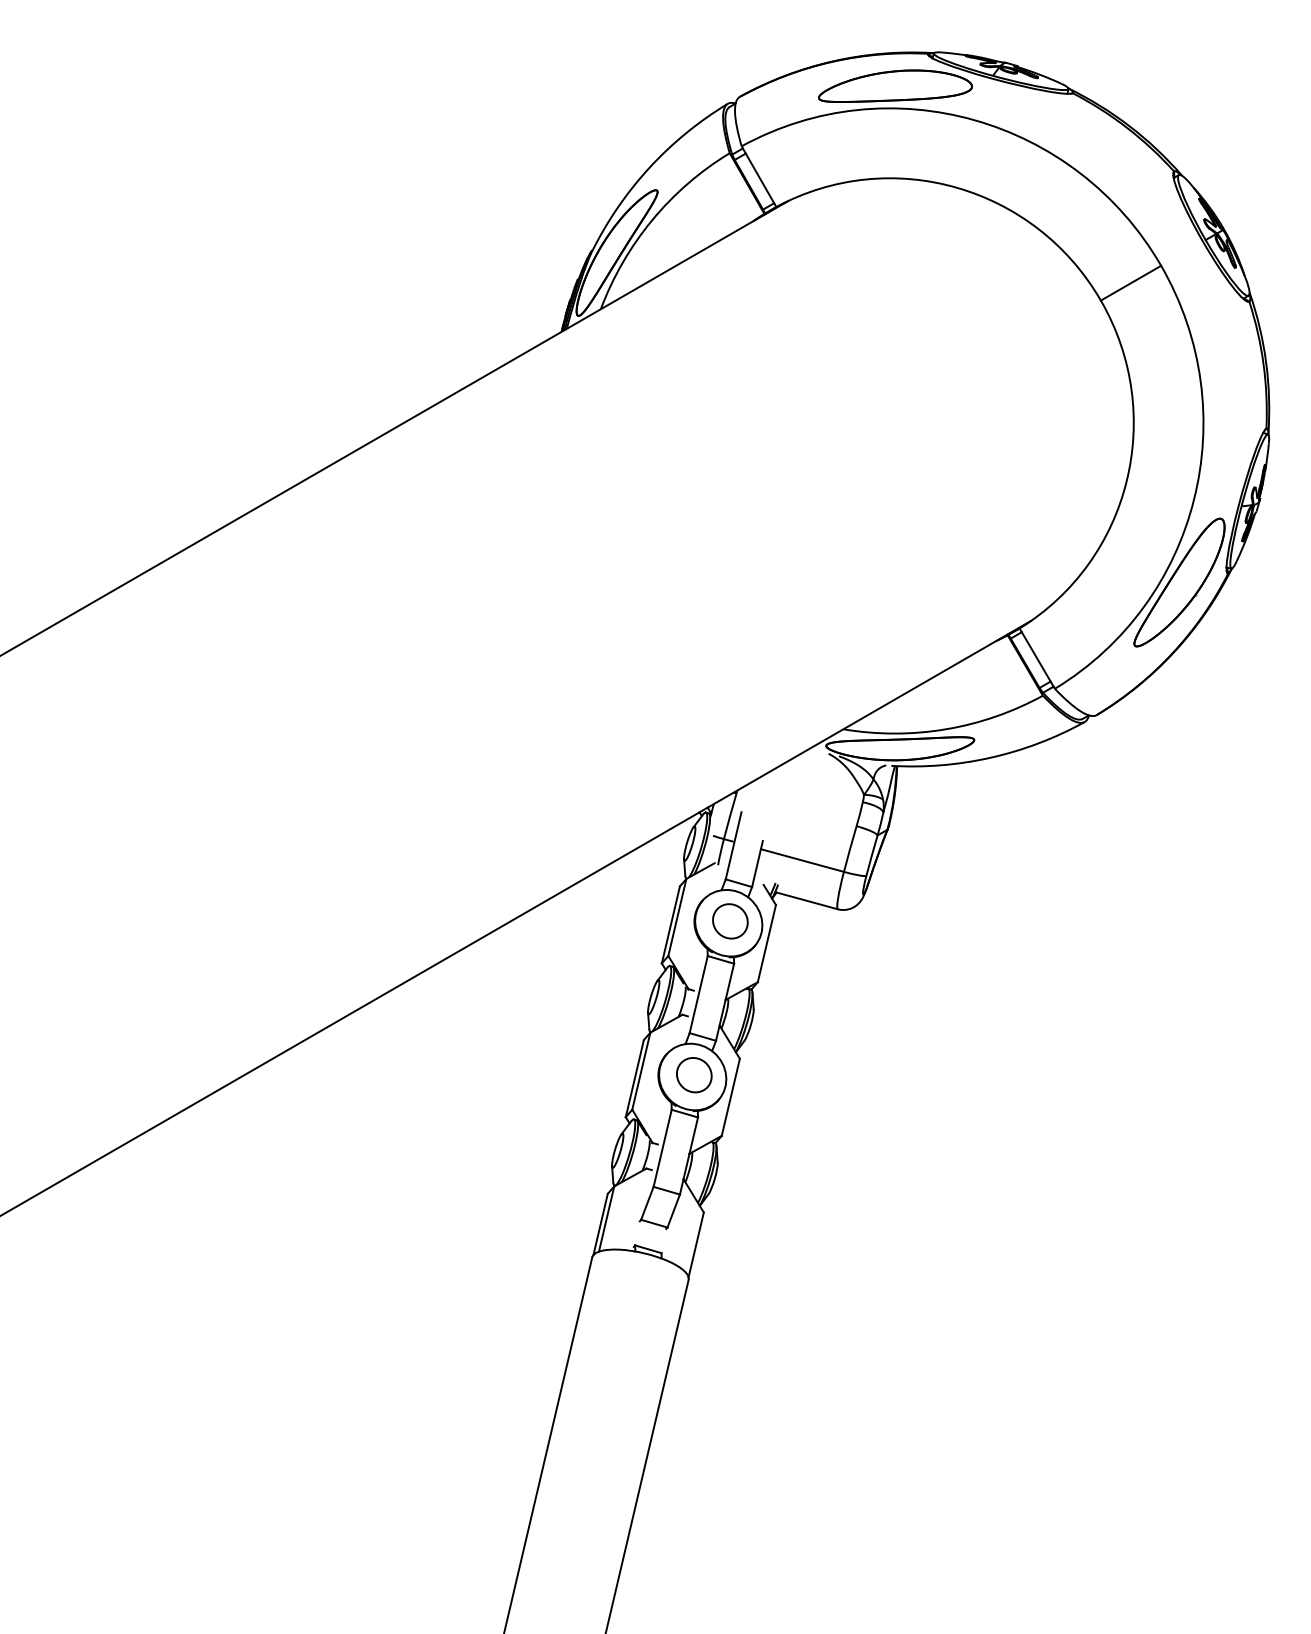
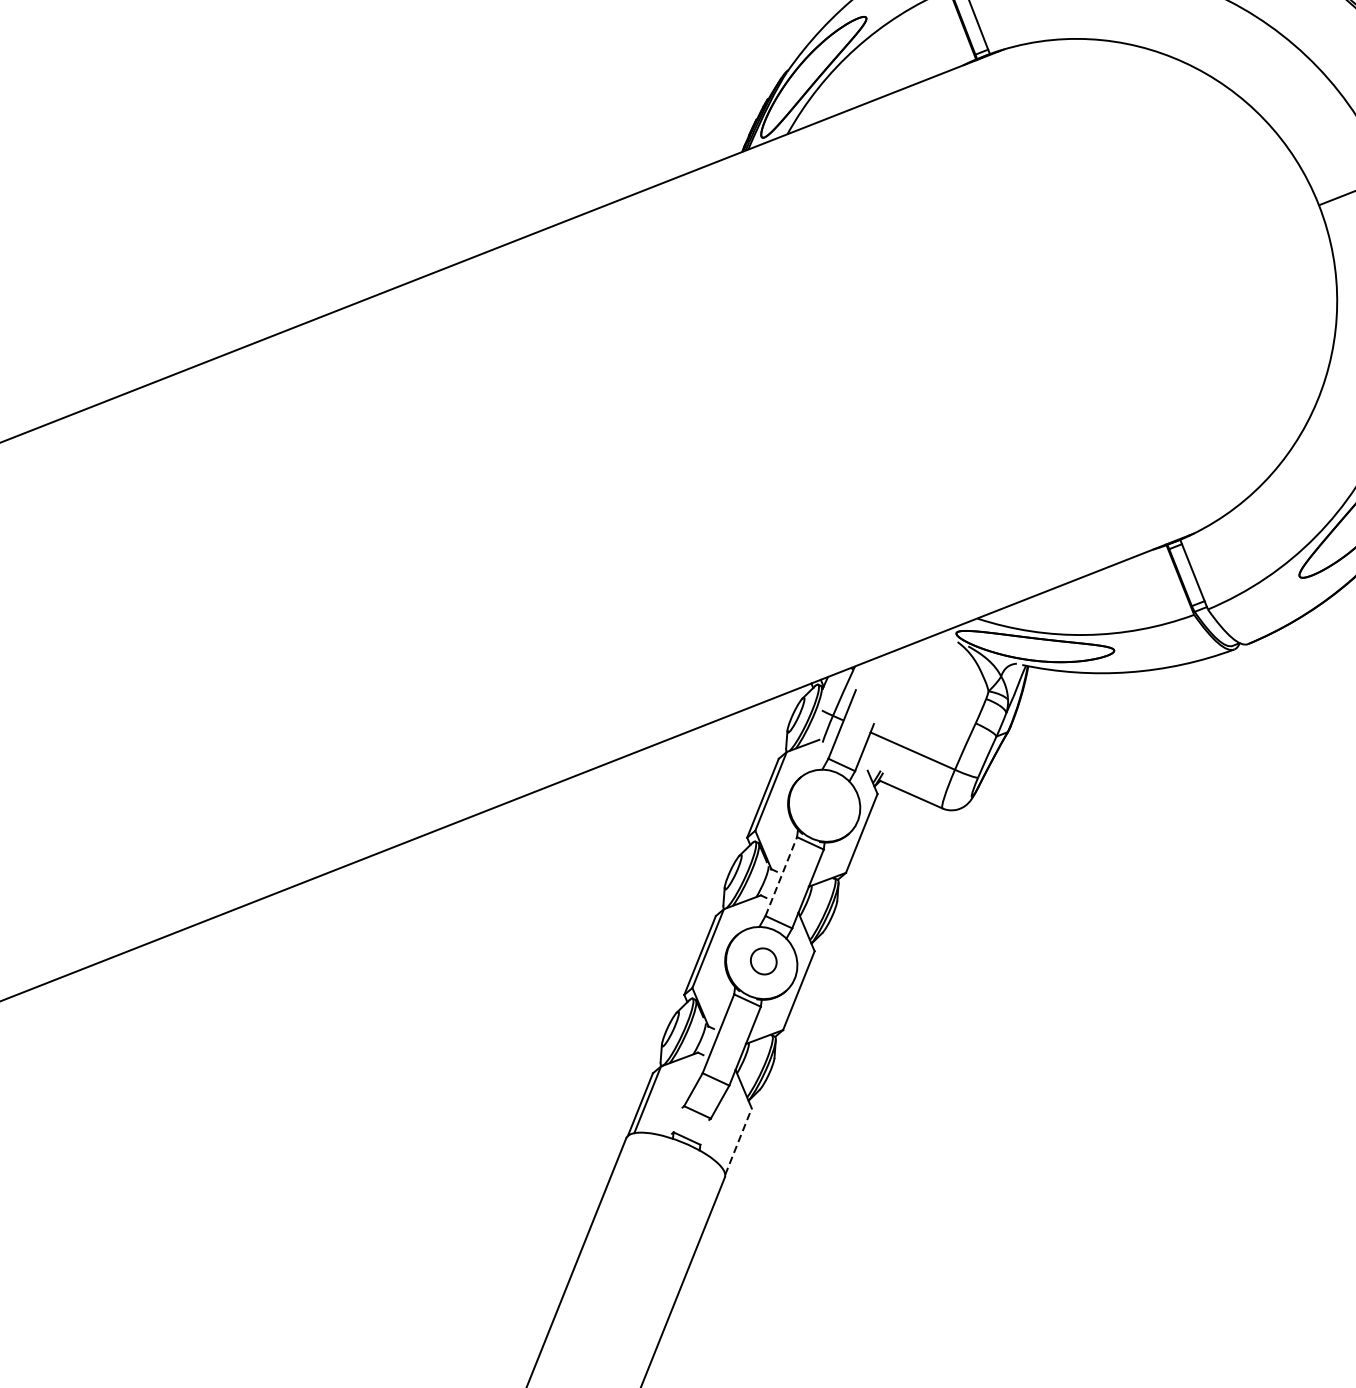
part: (730, 921) -> (826, 804), removed
line: (698, 994) -> (781, 876), solid -> dashed
part: (694, 1075) -> (763, 961), size x0.7
line: (696, 1244) -> (738, 1141), solid -> dashed

